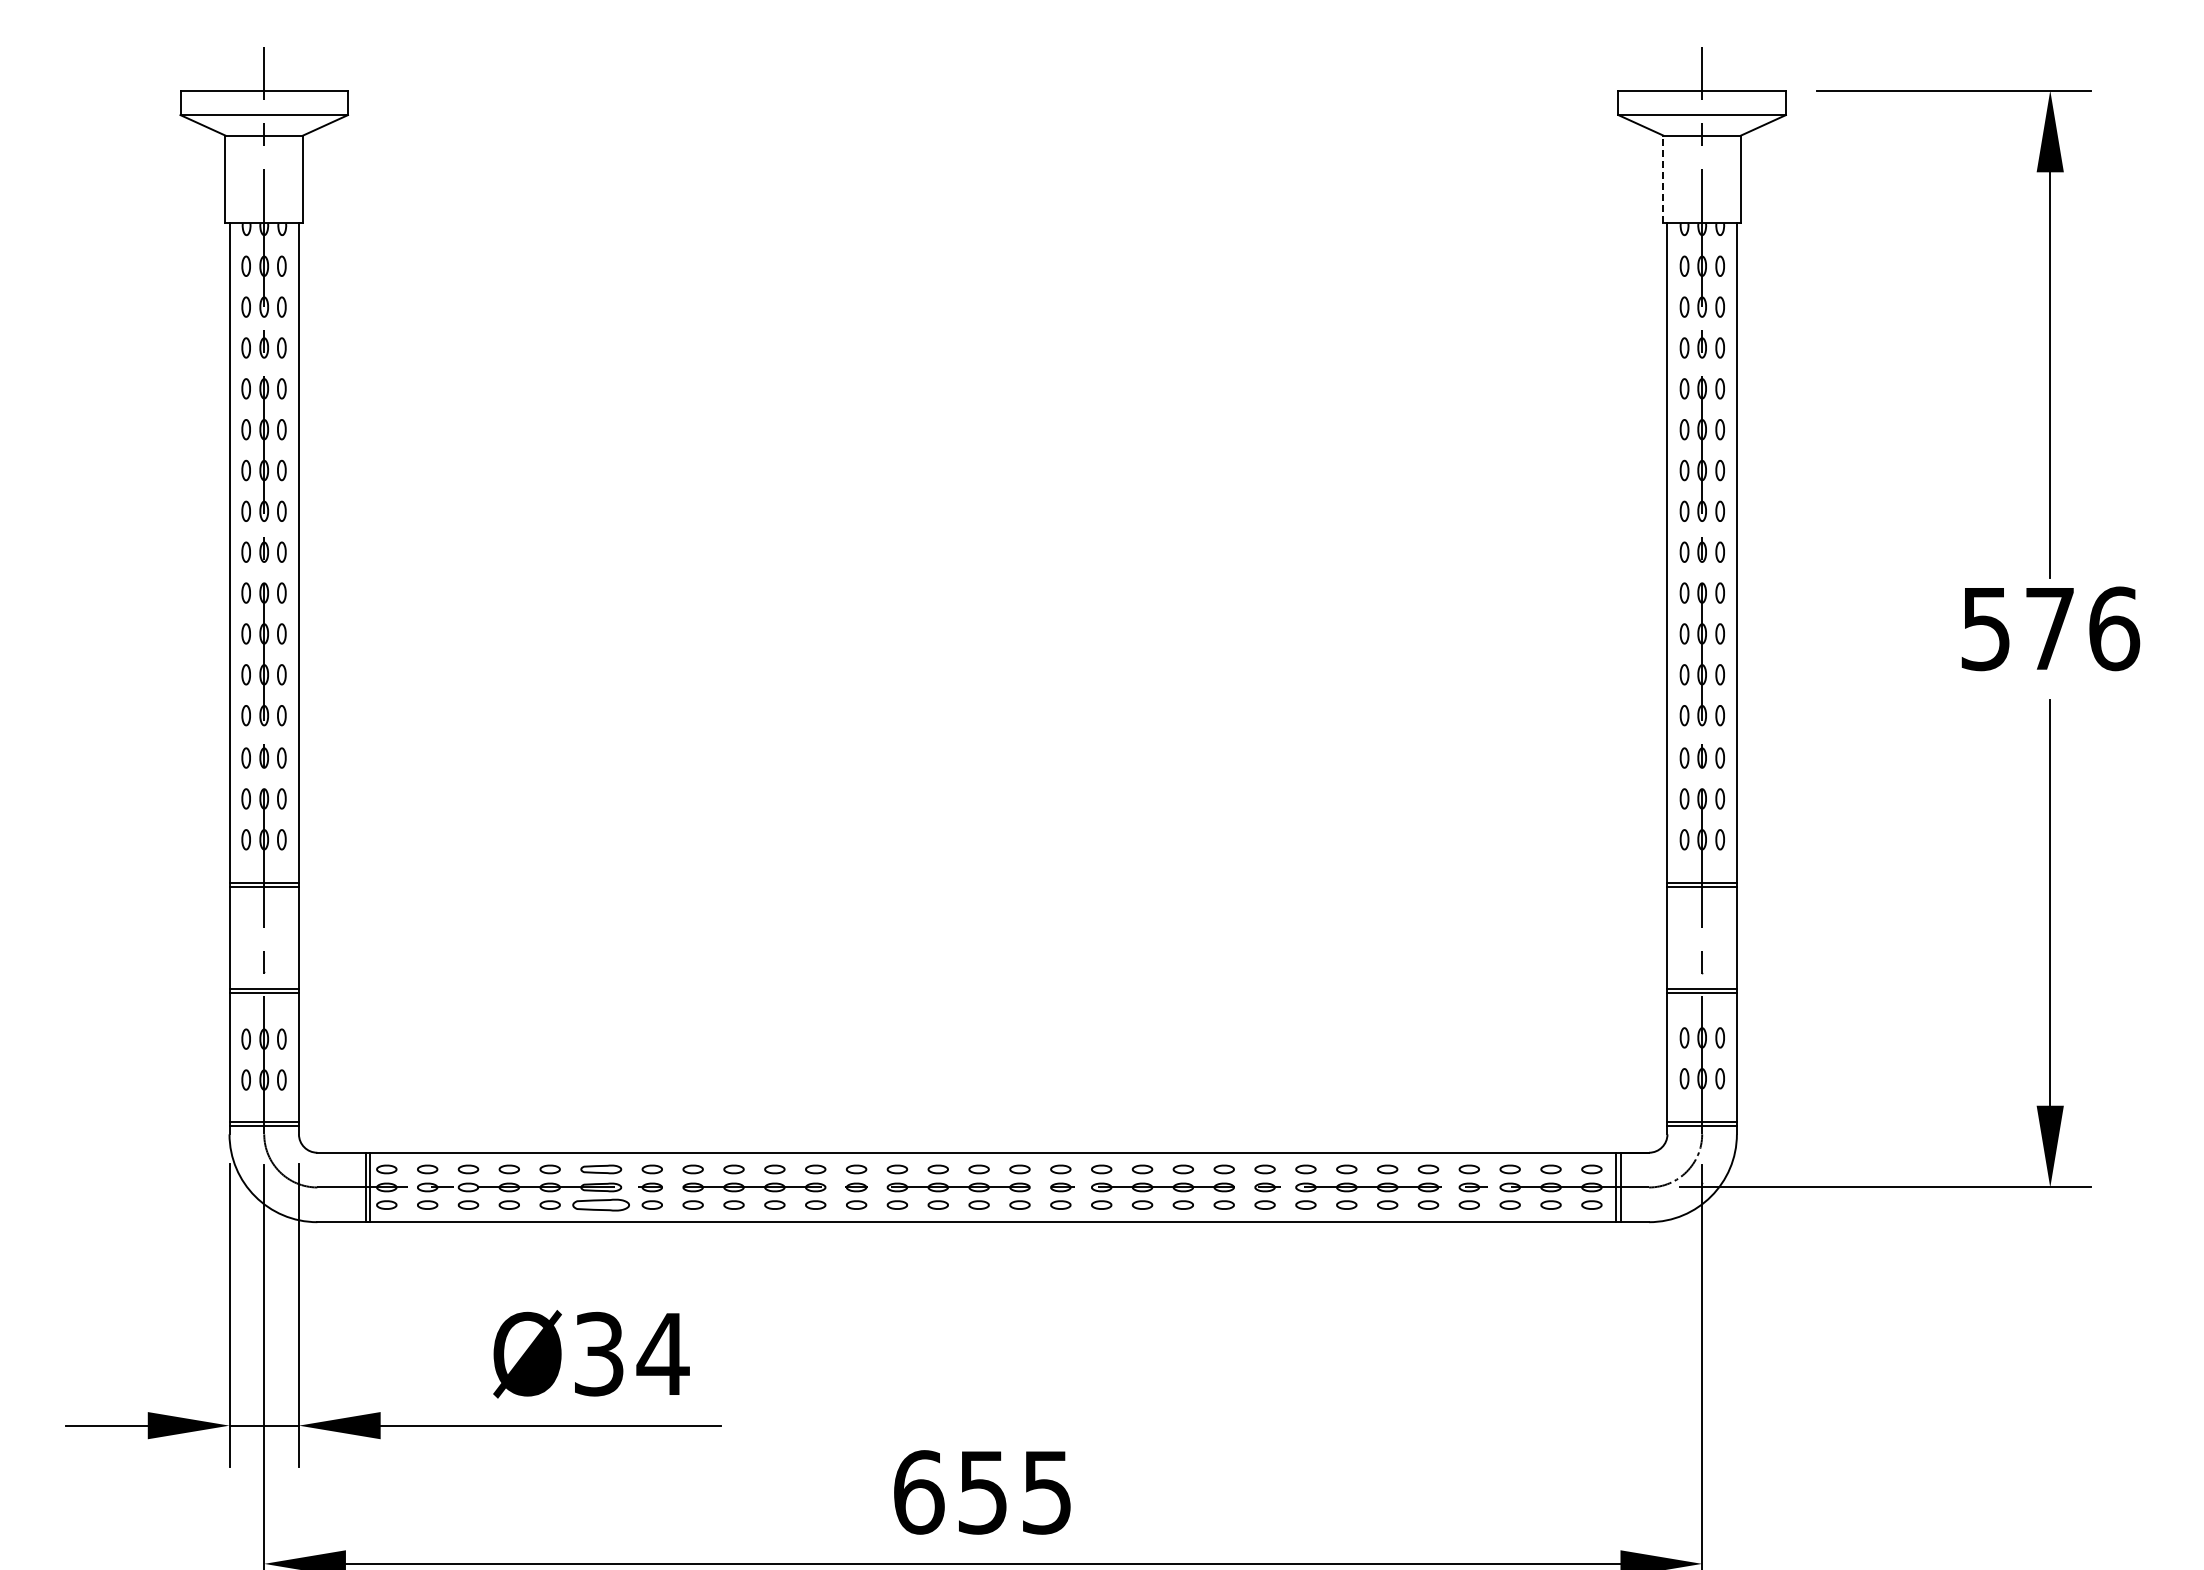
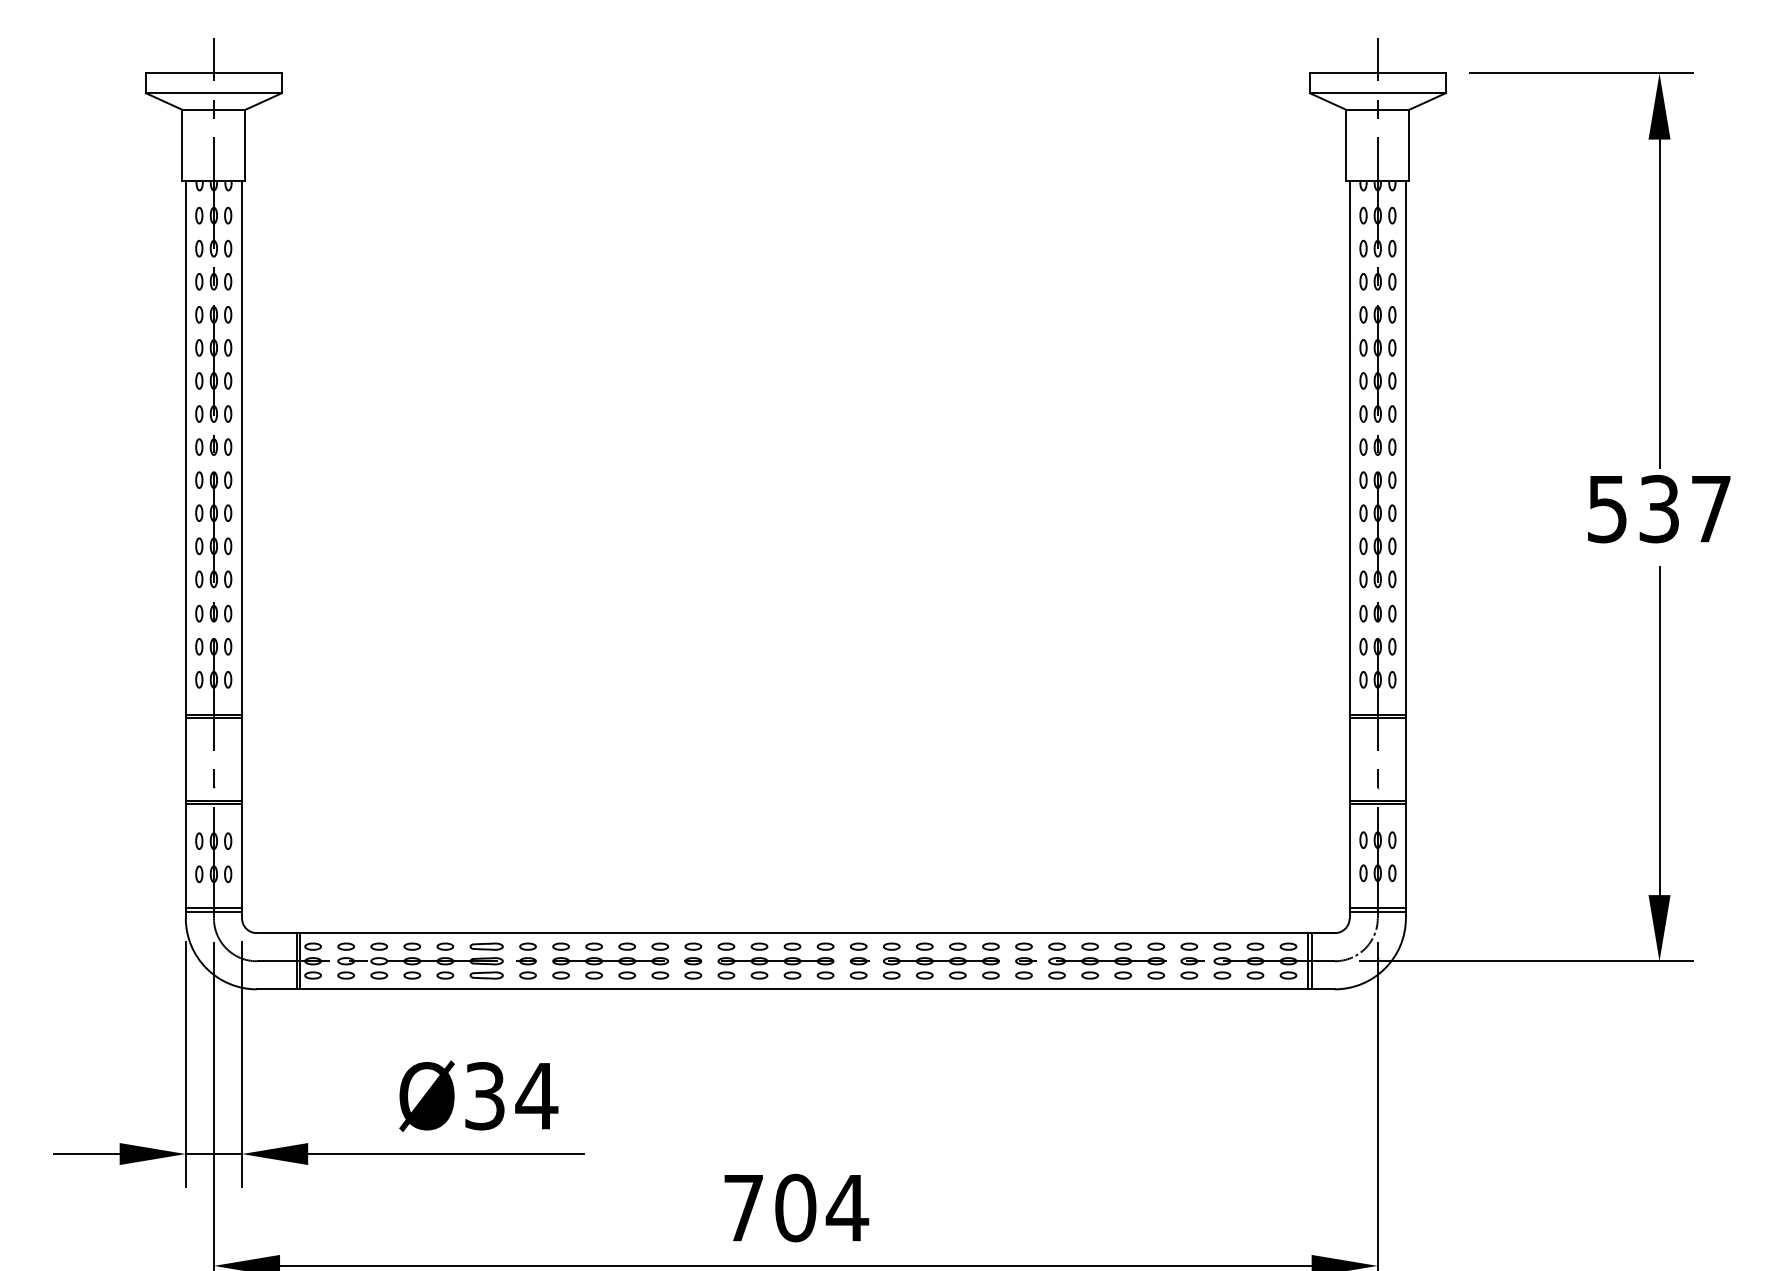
line: (1663, 179) -> (1346, 145), dashed -> solid
text: (2082, 628) -> (1685, 508), 576 -> 537
part: (601, 1204) -> (486, 975), size x0.71
text: (983, 1492) -> (796, 1208), 655 -> 704

